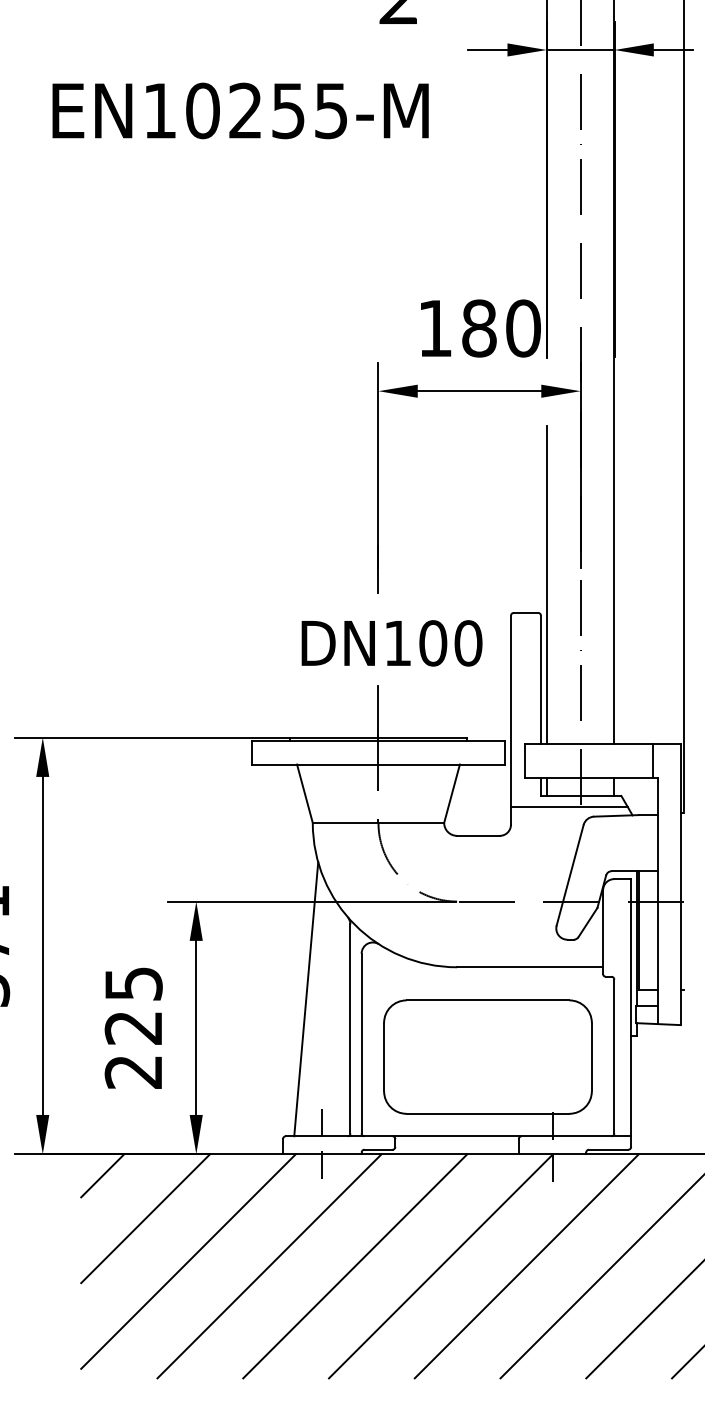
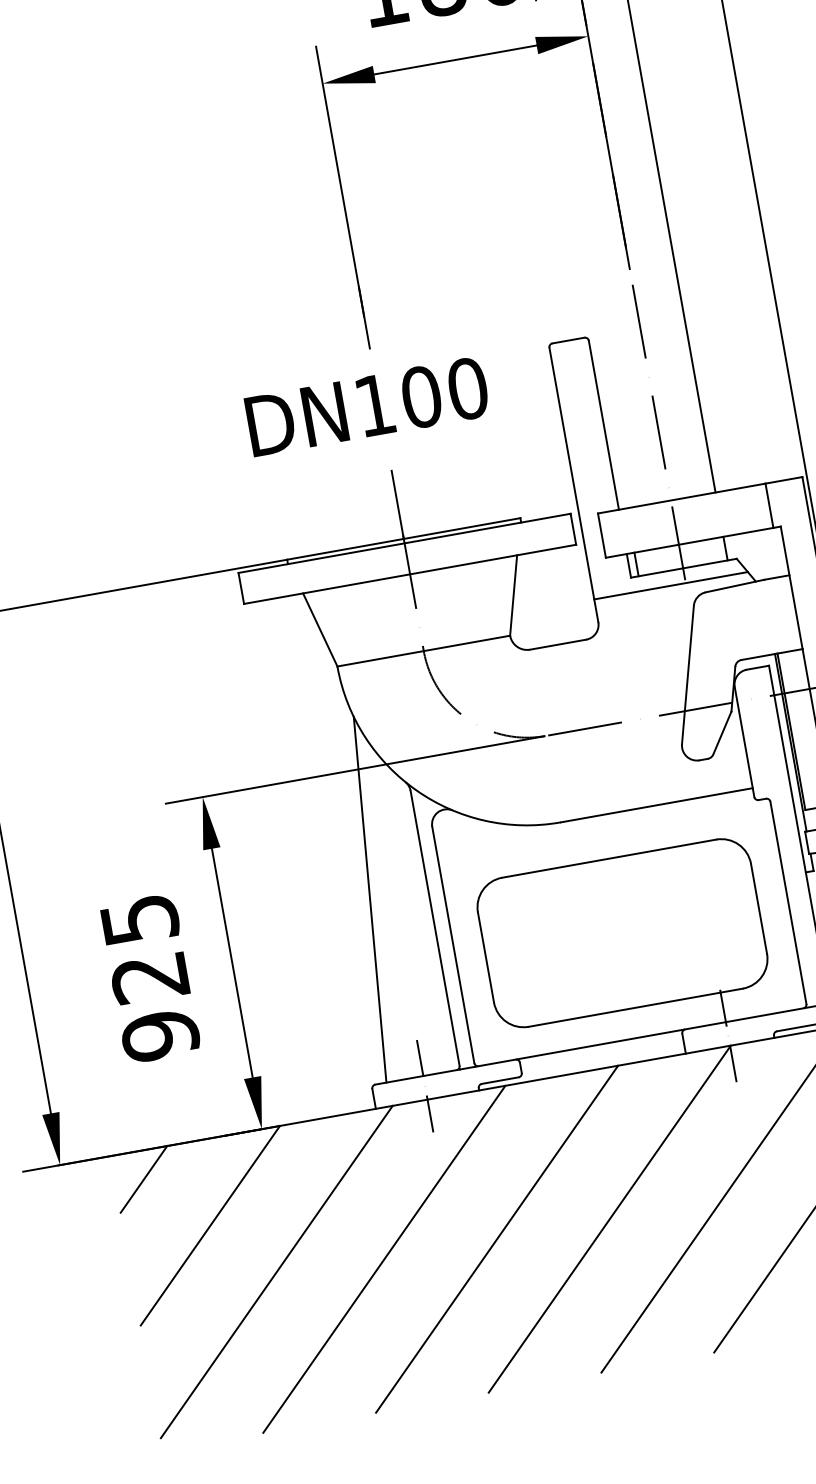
line: (546, 585) -> (589, 299), removed
text: (391, 643) -> (366, 407), moved
text: (133, 1071) -> (159, 1035), 225 -> 925

